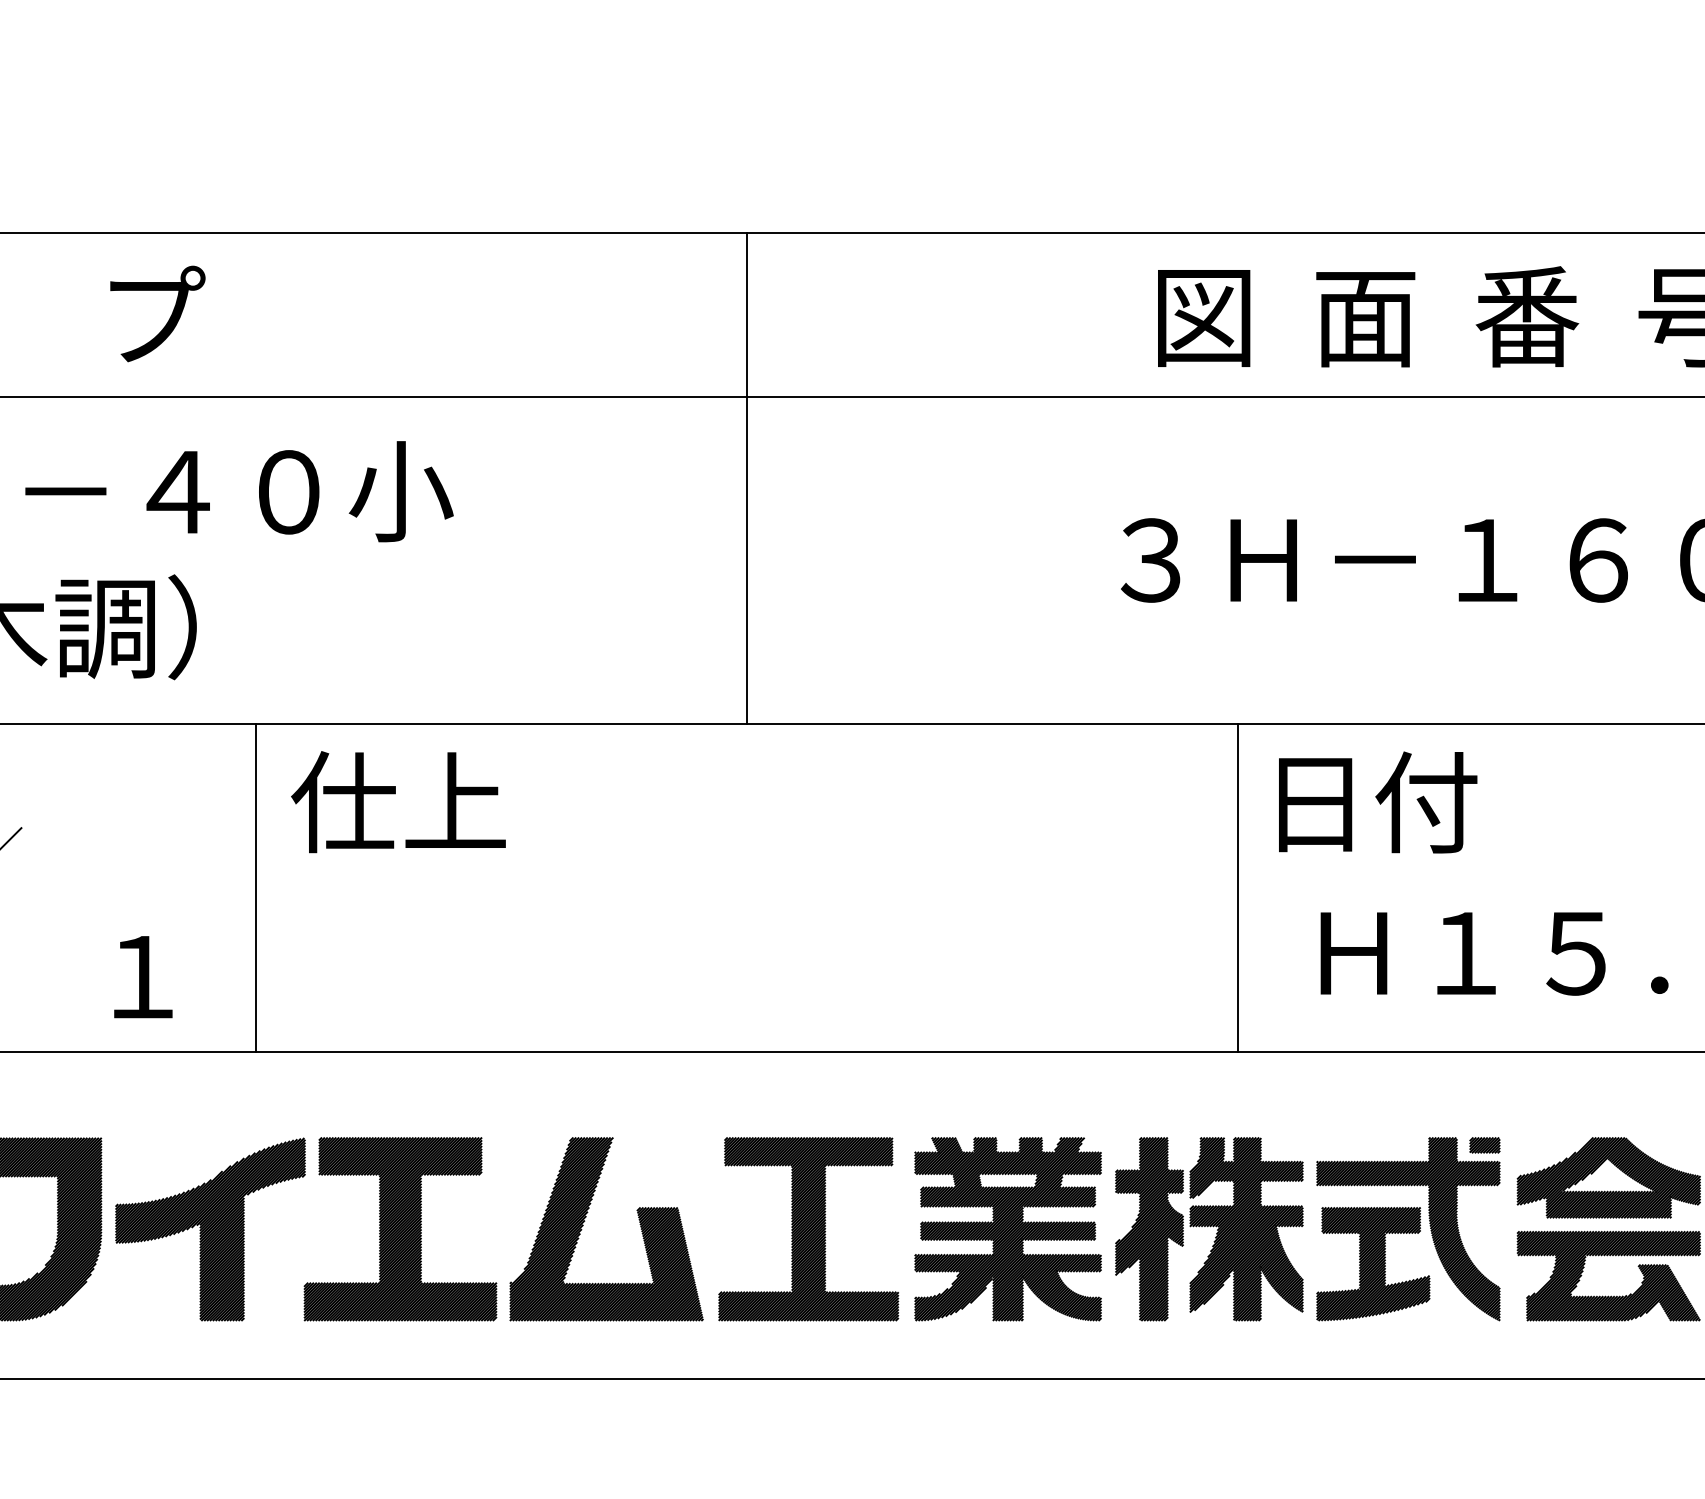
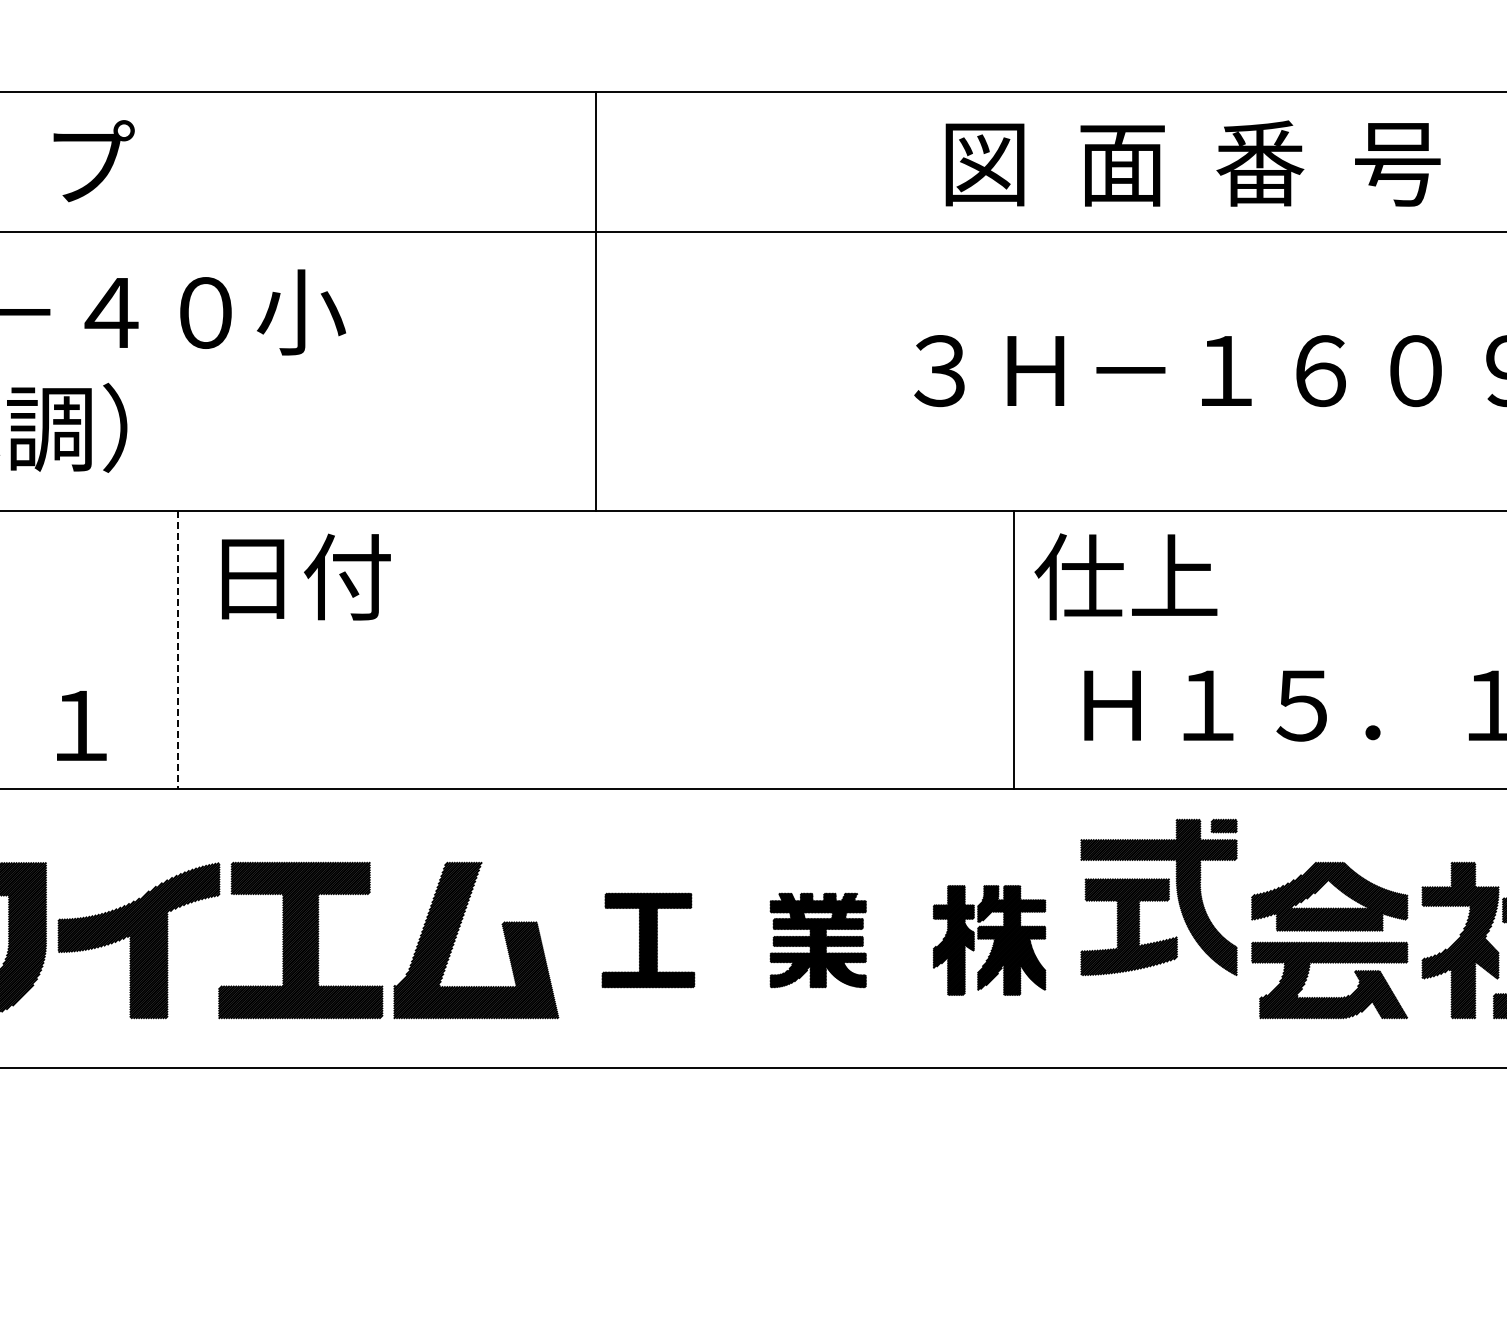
text: (397, 801) -> (298, 576), 仕上 -> 日付
text: (1369, 801) -> (1125, 576), 日付 -> 仕上
line: (255, 888) -> (177, 650), solid -> dashed
part: (1407, 1228) -> (1158, 896), moved
part: (808, 1229) -> (648, 940), size x0.6
part: (1008, 1229) -> (818, 940), size x0.6
part: (1209, 1229) -> (989, 940), size x0.7

